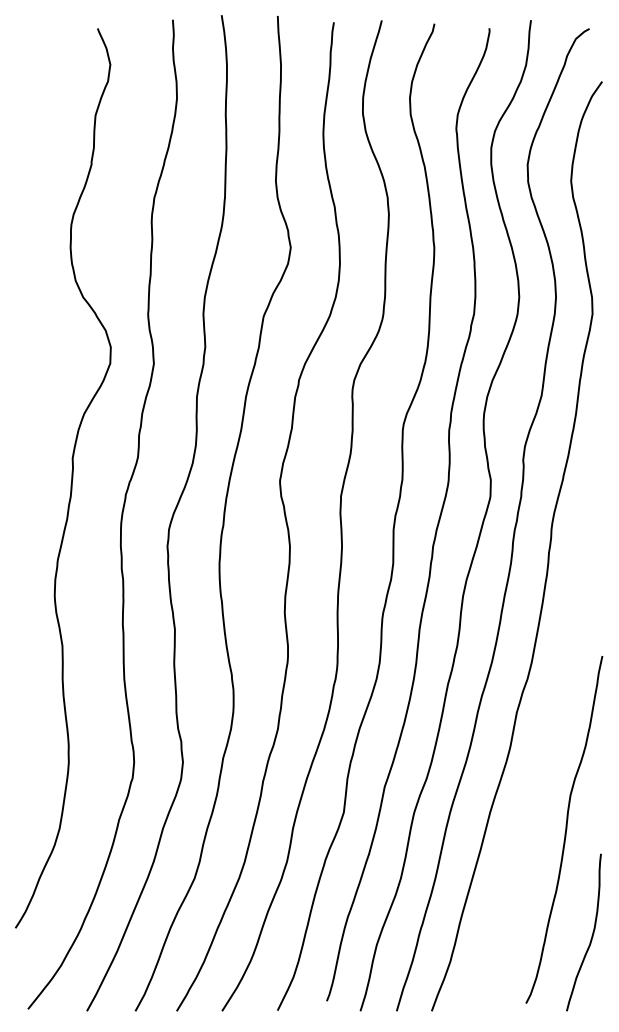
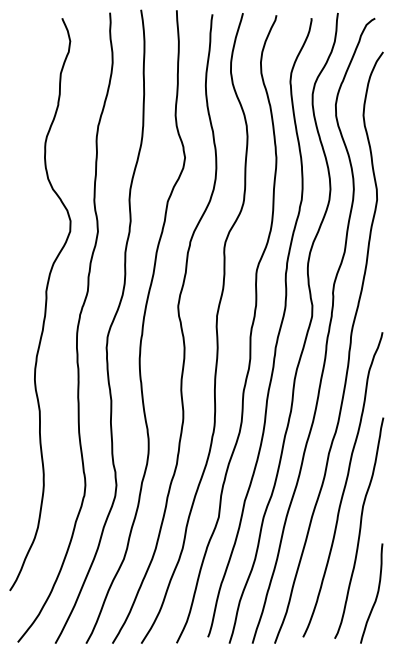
curve: (541, 761) -> (344, 484), added

